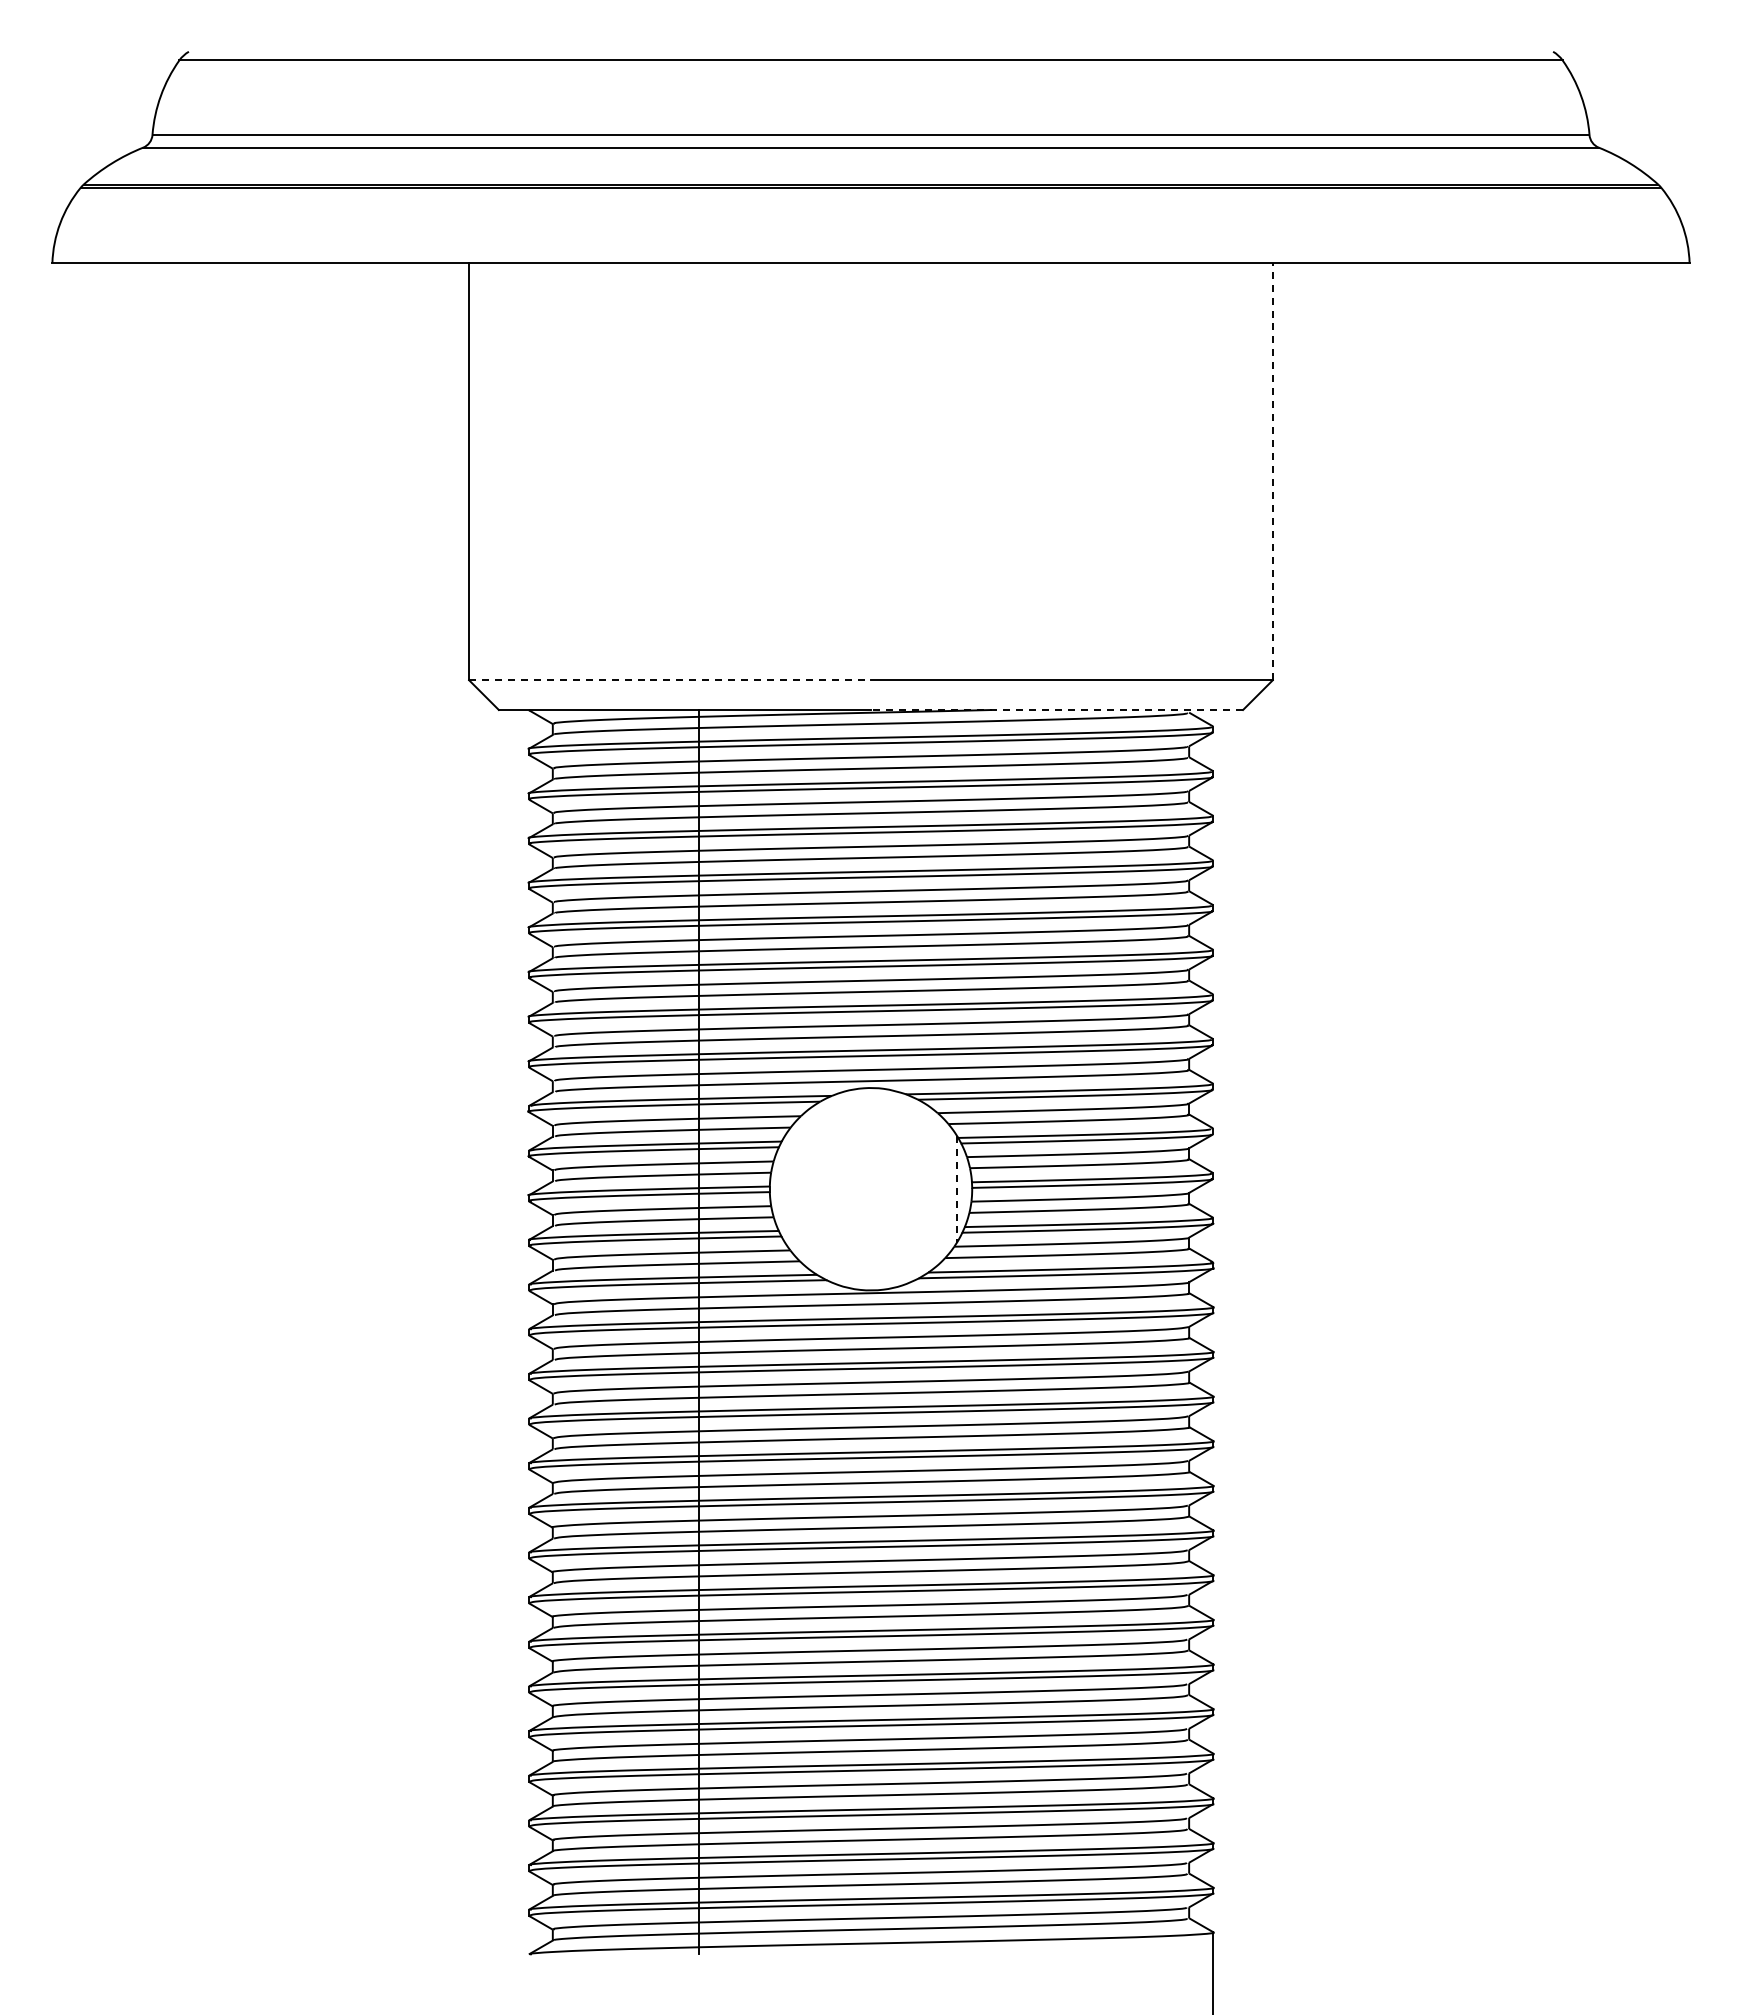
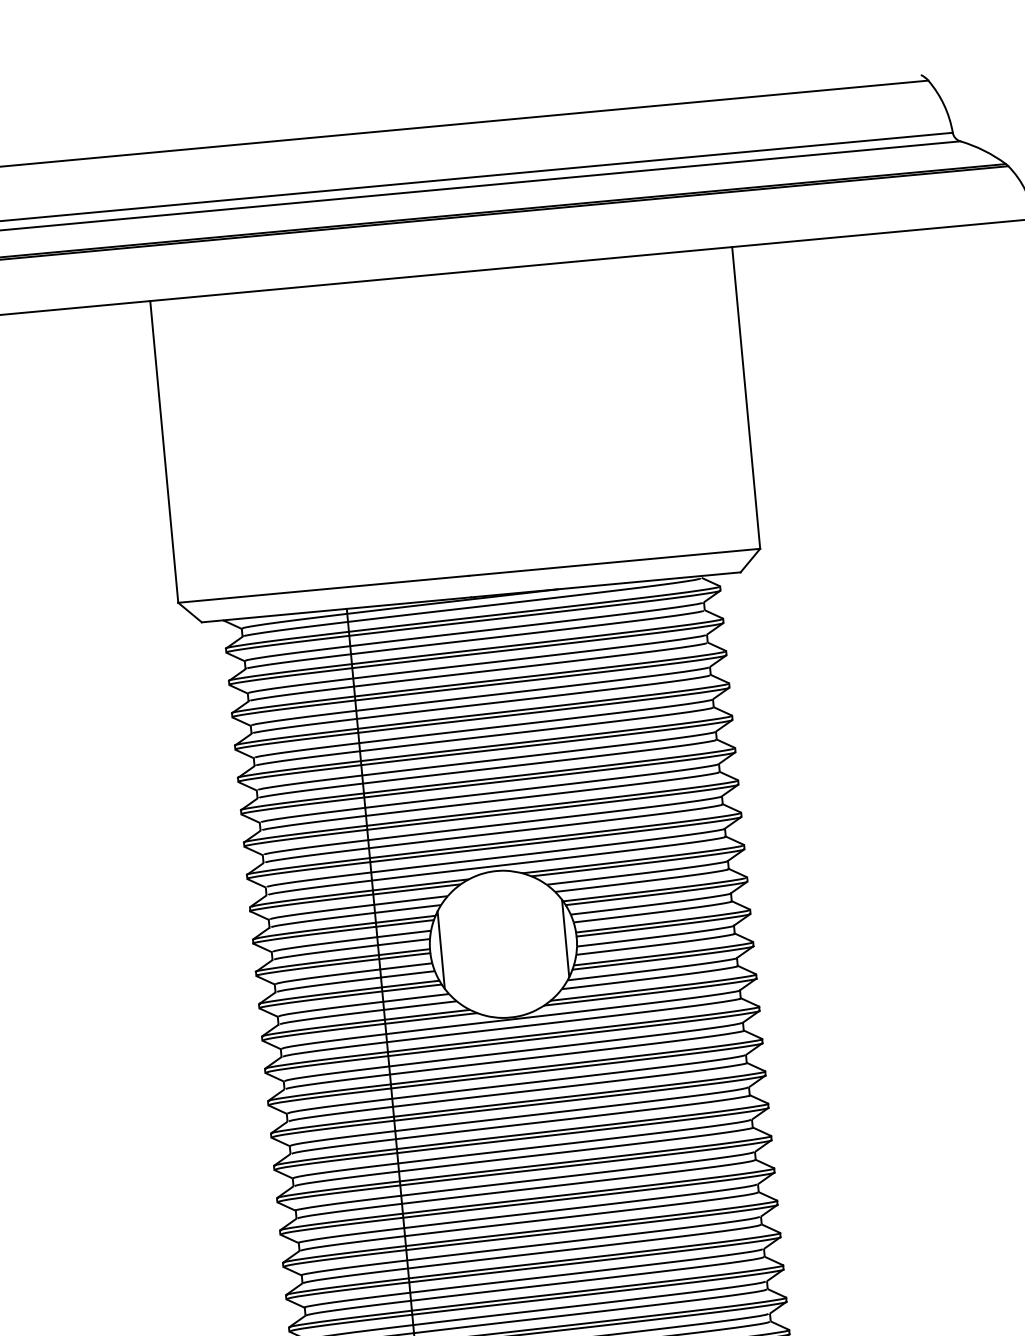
line: (1272, 471) -> (745, 397), dashed -> solid
line: (670, 680) -> (324, 589), dashed -> solid
line: (1056, 710) -> (605, 585), dashed -> solid
line: (785, 1188) -> (441, 949), added
line: (956, 1189) -> (565, 938), dashed -> solid

